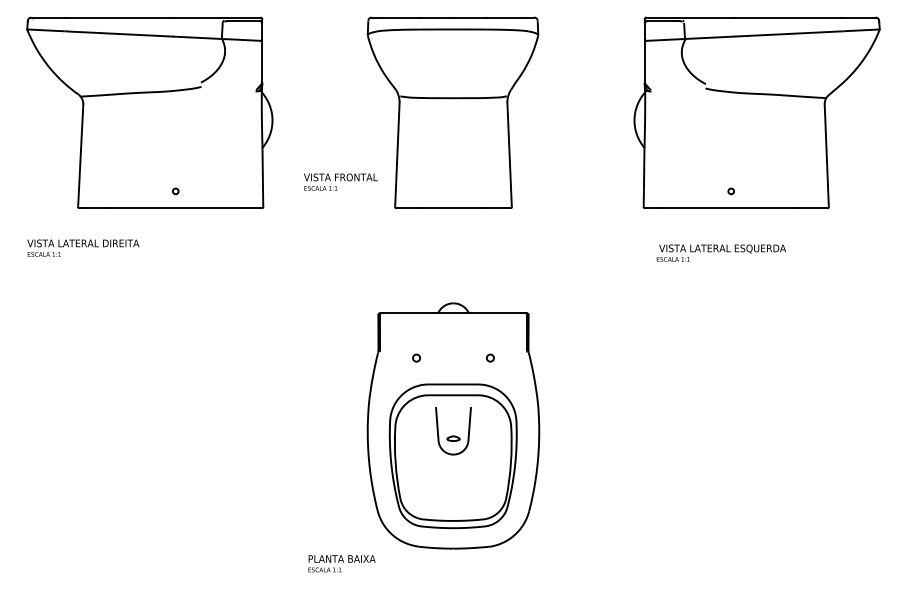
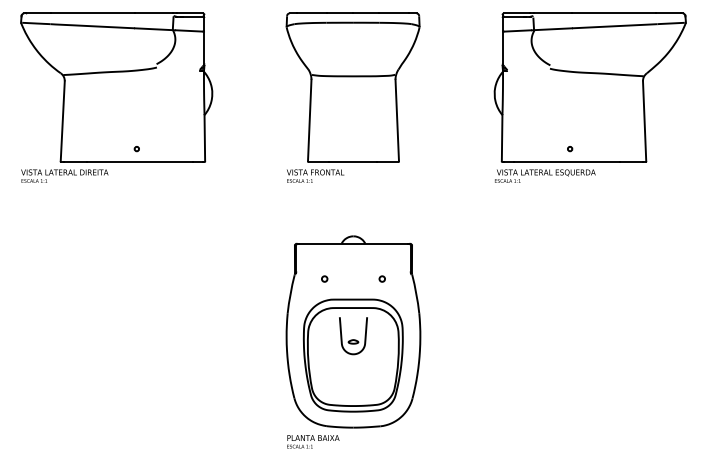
text: (340, 181) -> (315, 175), moved
text: (83, 247) -> (64, 175), moved
text: (720, 252) -> (544, 175), moved
text: (341, 563) -> (312, 441), moved

